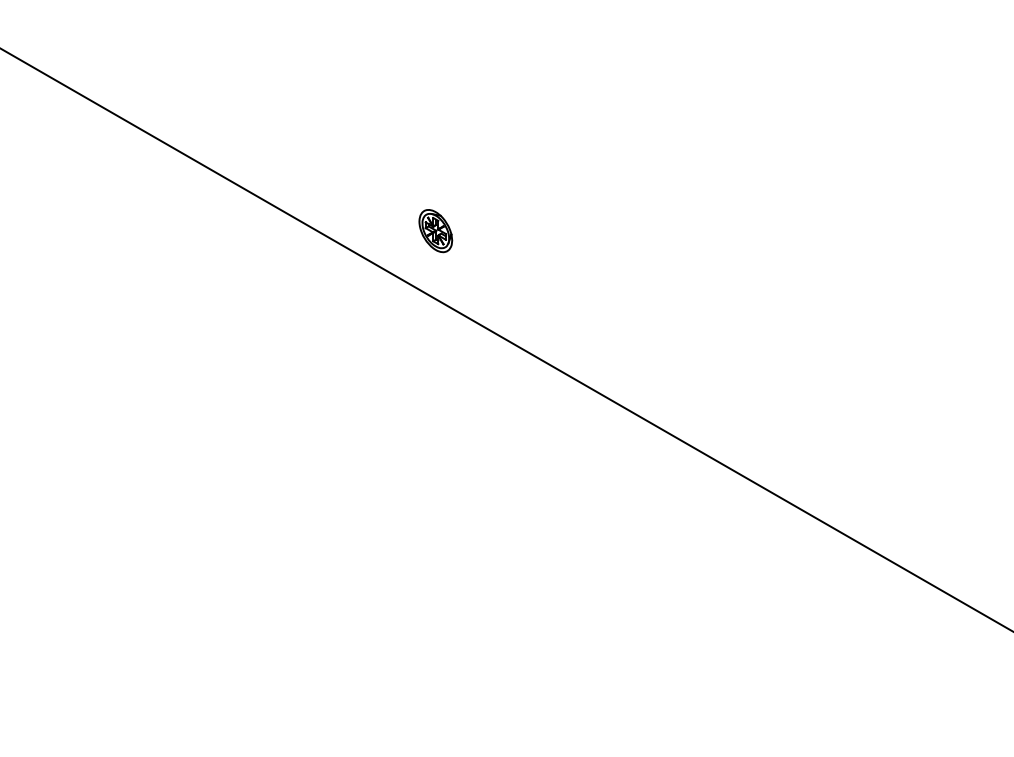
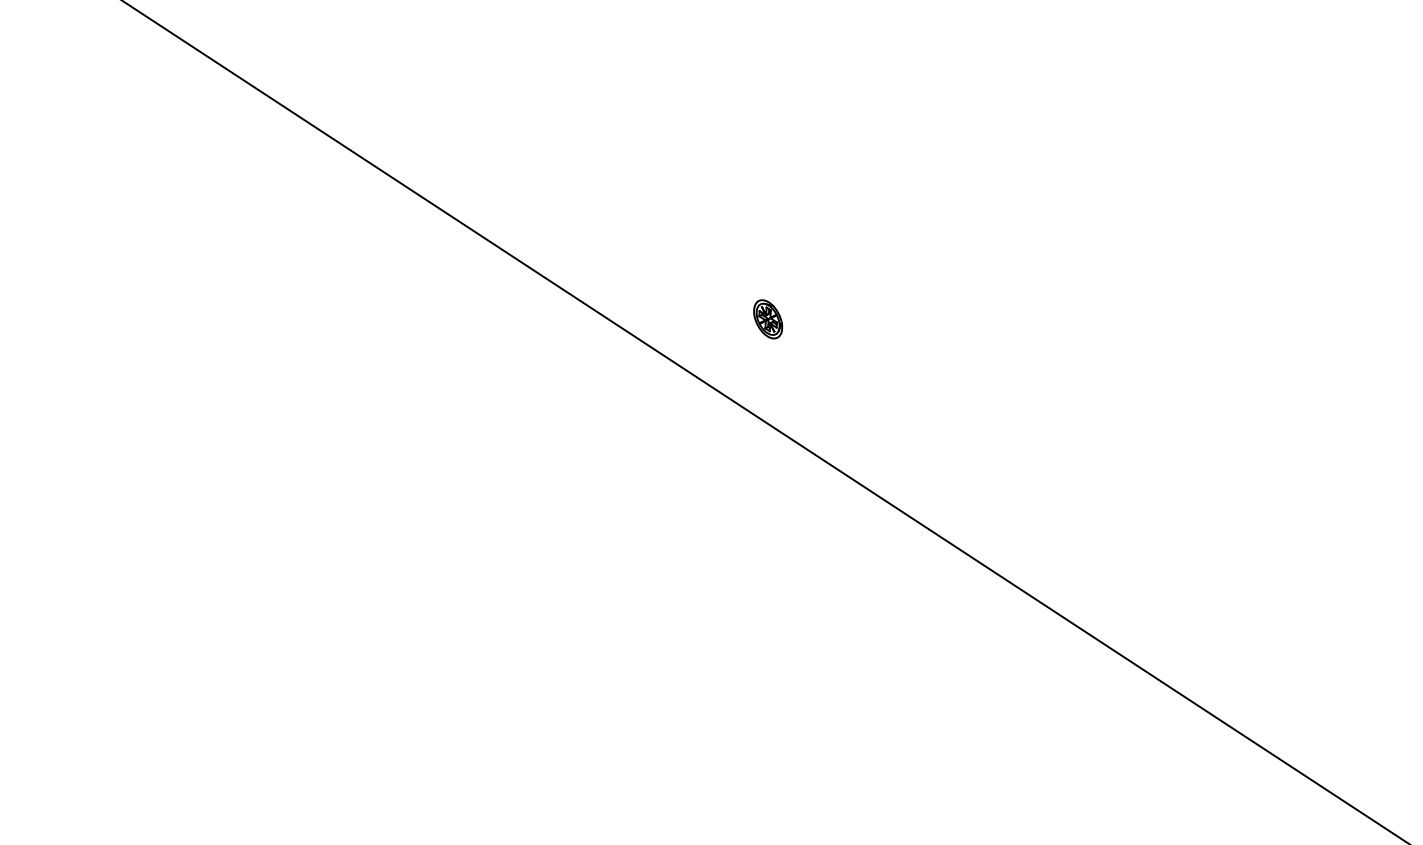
part: (435, 231) -> (767, 319), size x0.6

